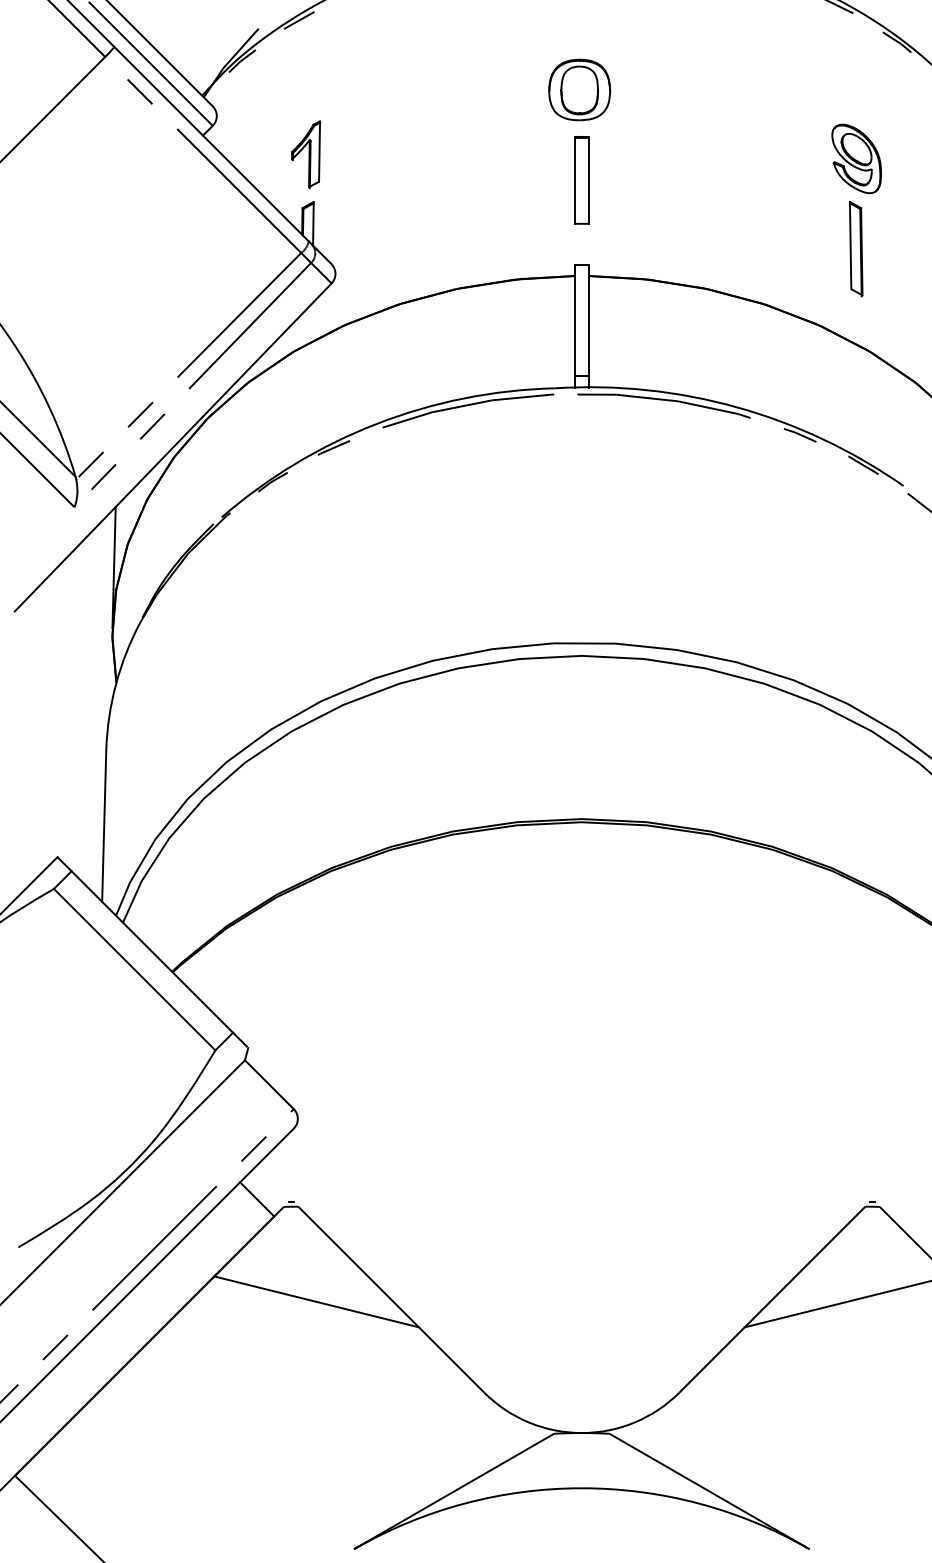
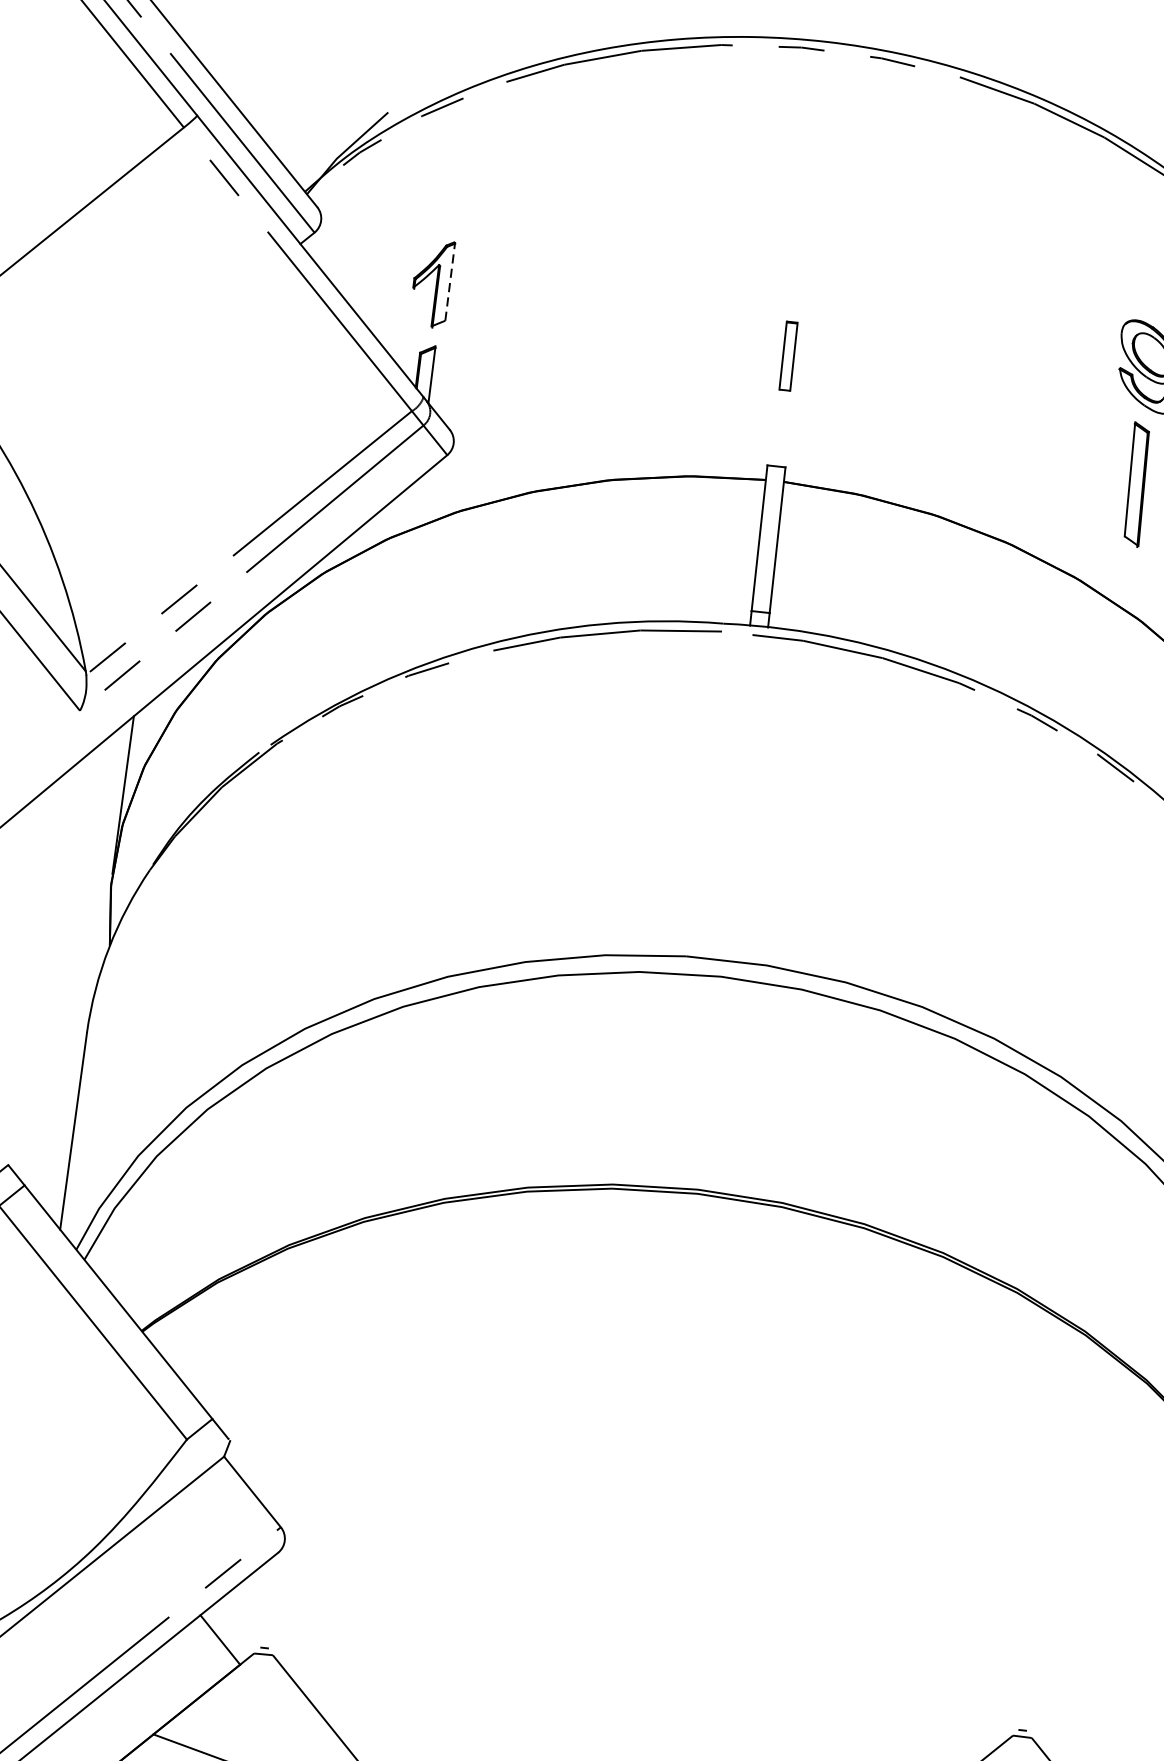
part: (579, 89) -> (798, 237), removed
line: (319, 151) -> (450, 281), solid -> dashed
part: (581, 180) -> (788, 356), size x0.6

